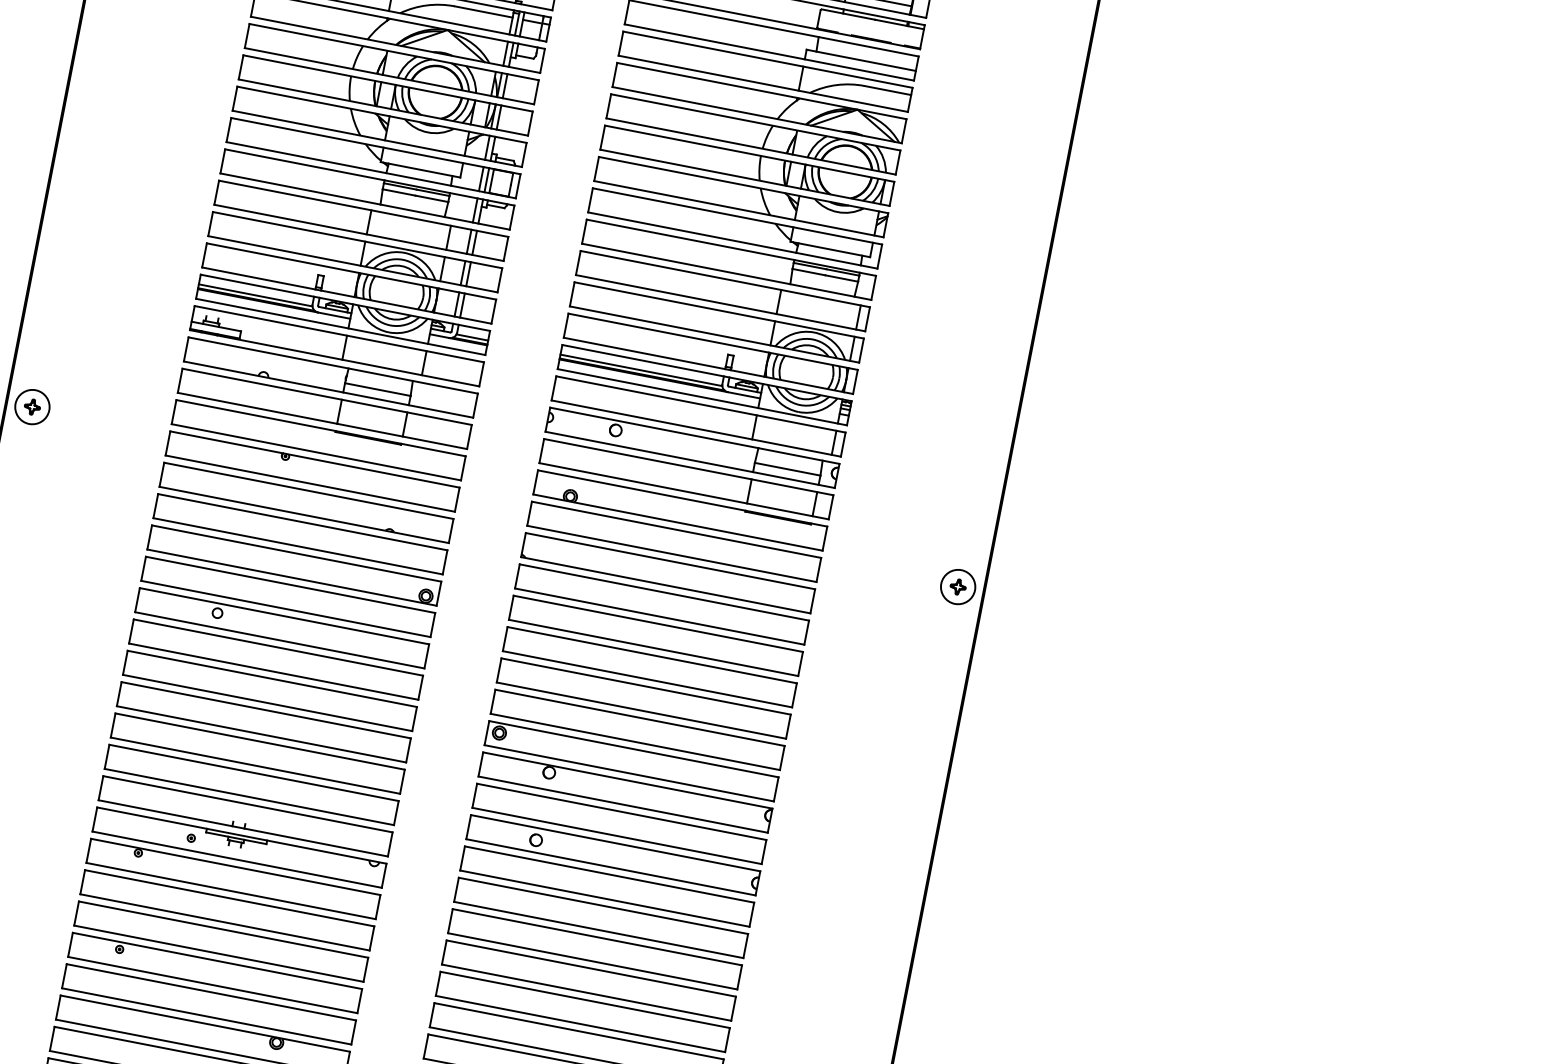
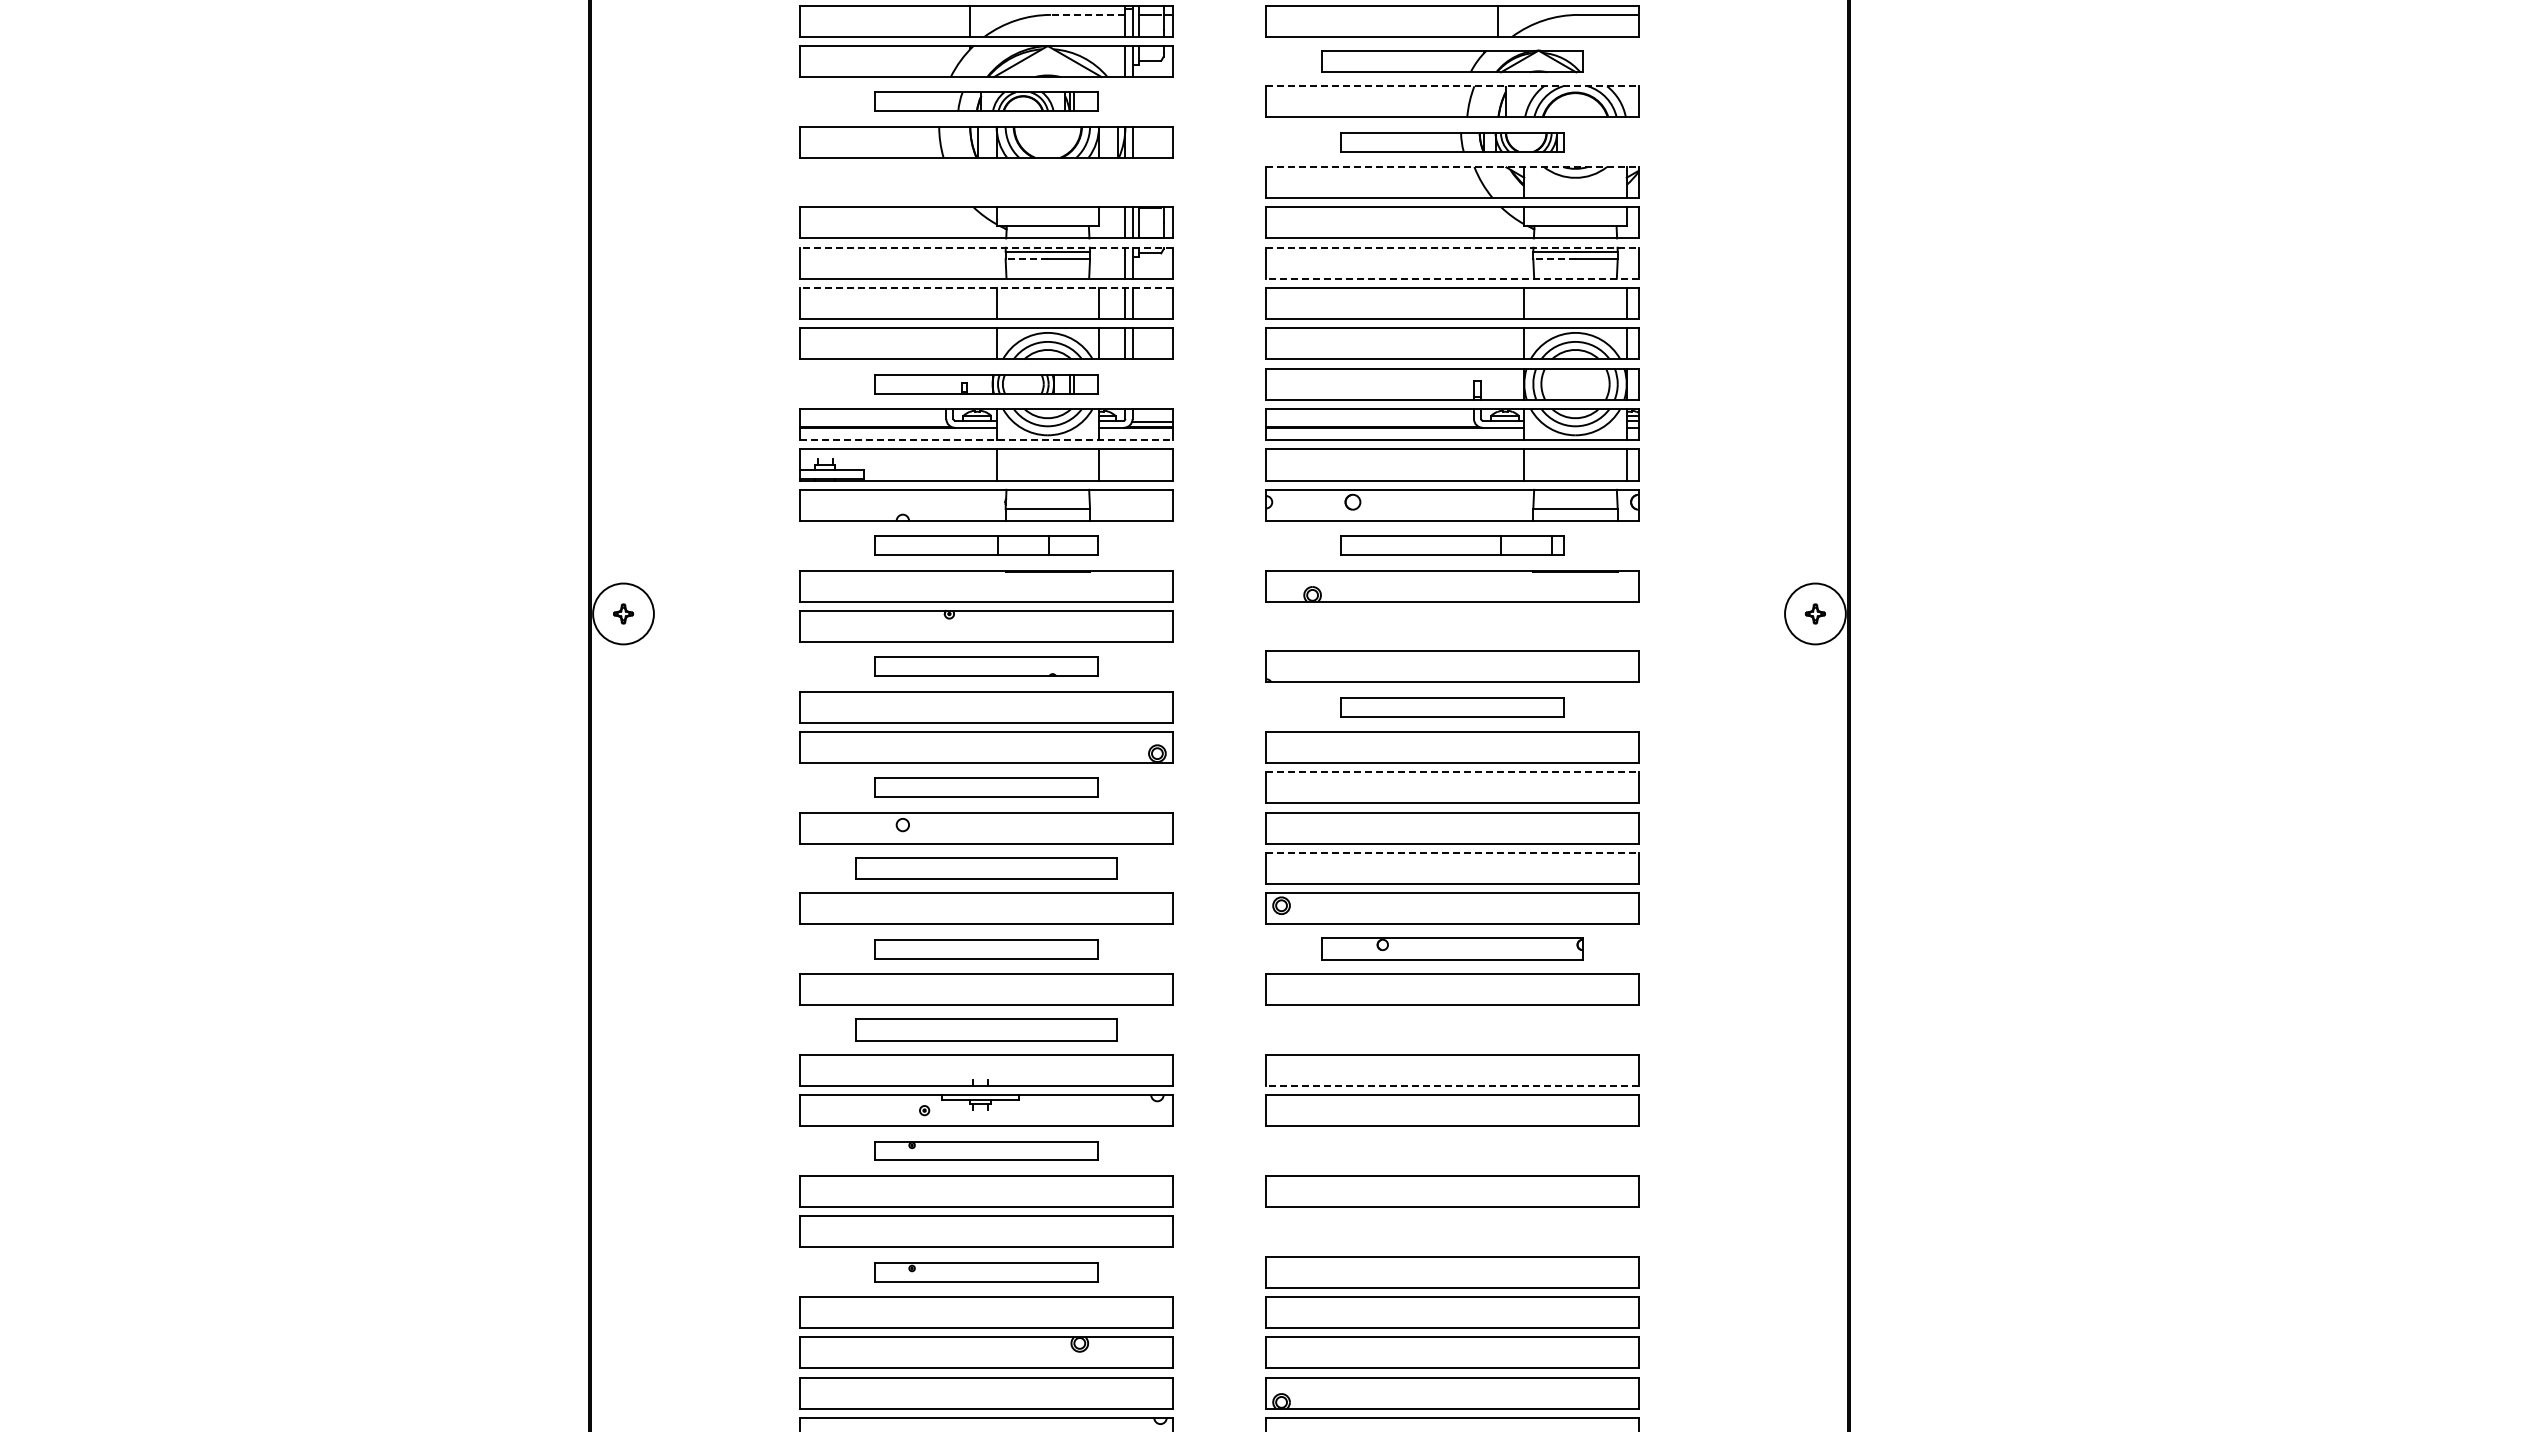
line: (483, 11) -> (1087, 14), solid -> dashed
part: (391, 63) -> (986, 101), size x0.6
part: (759, 103) -> (1452, 61), size x0.7
line: (755, 122) -> (1452, 86), solid -> dashed
part: (379, 126) -> (986, 182), removed
part: (747, 166) -> (1452, 142), size x0.6
line: (369, 177) -> (986, 247), solid -> dashed
line: (743, 185) -> (1452, 167), solid -> dashed
line: (398, 192) -> (1026, 259), solid -> dashed
line: (363, 209) -> (986, 288), solid -> dashed
line: (731, 247) -> (1452, 247), solid -> dashed
line: (726, 271) -> (1451, 278), solid -> dashed
line: (808, 272) -> (1553, 259), solid -> dashed
part: (348, 283) -> (986, 384), size x0.6
line: (255, 295) -> (873, 421), removed
line: (341, 327) -> (987, 440), solid -> dashed
line: (641, 370) -> (1370, 421), removed
circle: (32, 406) -> (623, 613), size x1.4
part: (324, 408) -> (986, 545), size x0.6
part: (686, 479) -> (1452, 545), size x0.6
part: (306, 502) -> (986, 666), size x0.6
part: (674, 541) -> (1452, 626), removed
circle: (958, 586) -> (1815, 613), size x1.4
part: (288, 596) -> (986, 787), size x0.6
part: (662, 604) -> (1452, 707), size x0.6
line: (652, 655) -> (1452, 772), solid -> dashed
part: (275, 659) -> (986, 868), size x0.7
line: (640, 718) -> (1452, 853), solid -> dashed
part: (263, 722) -> (986, 949), size x0.6
part: (251, 784) -> (986, 1029), size x0.7
part: (625, 792) -> (1452, 949), size x0.7
part: (613, 854) -> (1452, 1029), removed
part: (233, 878) -> (986, 1150), size x0.6
line: (604, 898) -> (1451, 1085), solid -> dashed
part: (595, 948) -> (1452, 1150), removed
part: (214, 973) -> (986, 1272), size x0.6
part: (583, 1011) -> (1452, 1231), removed

